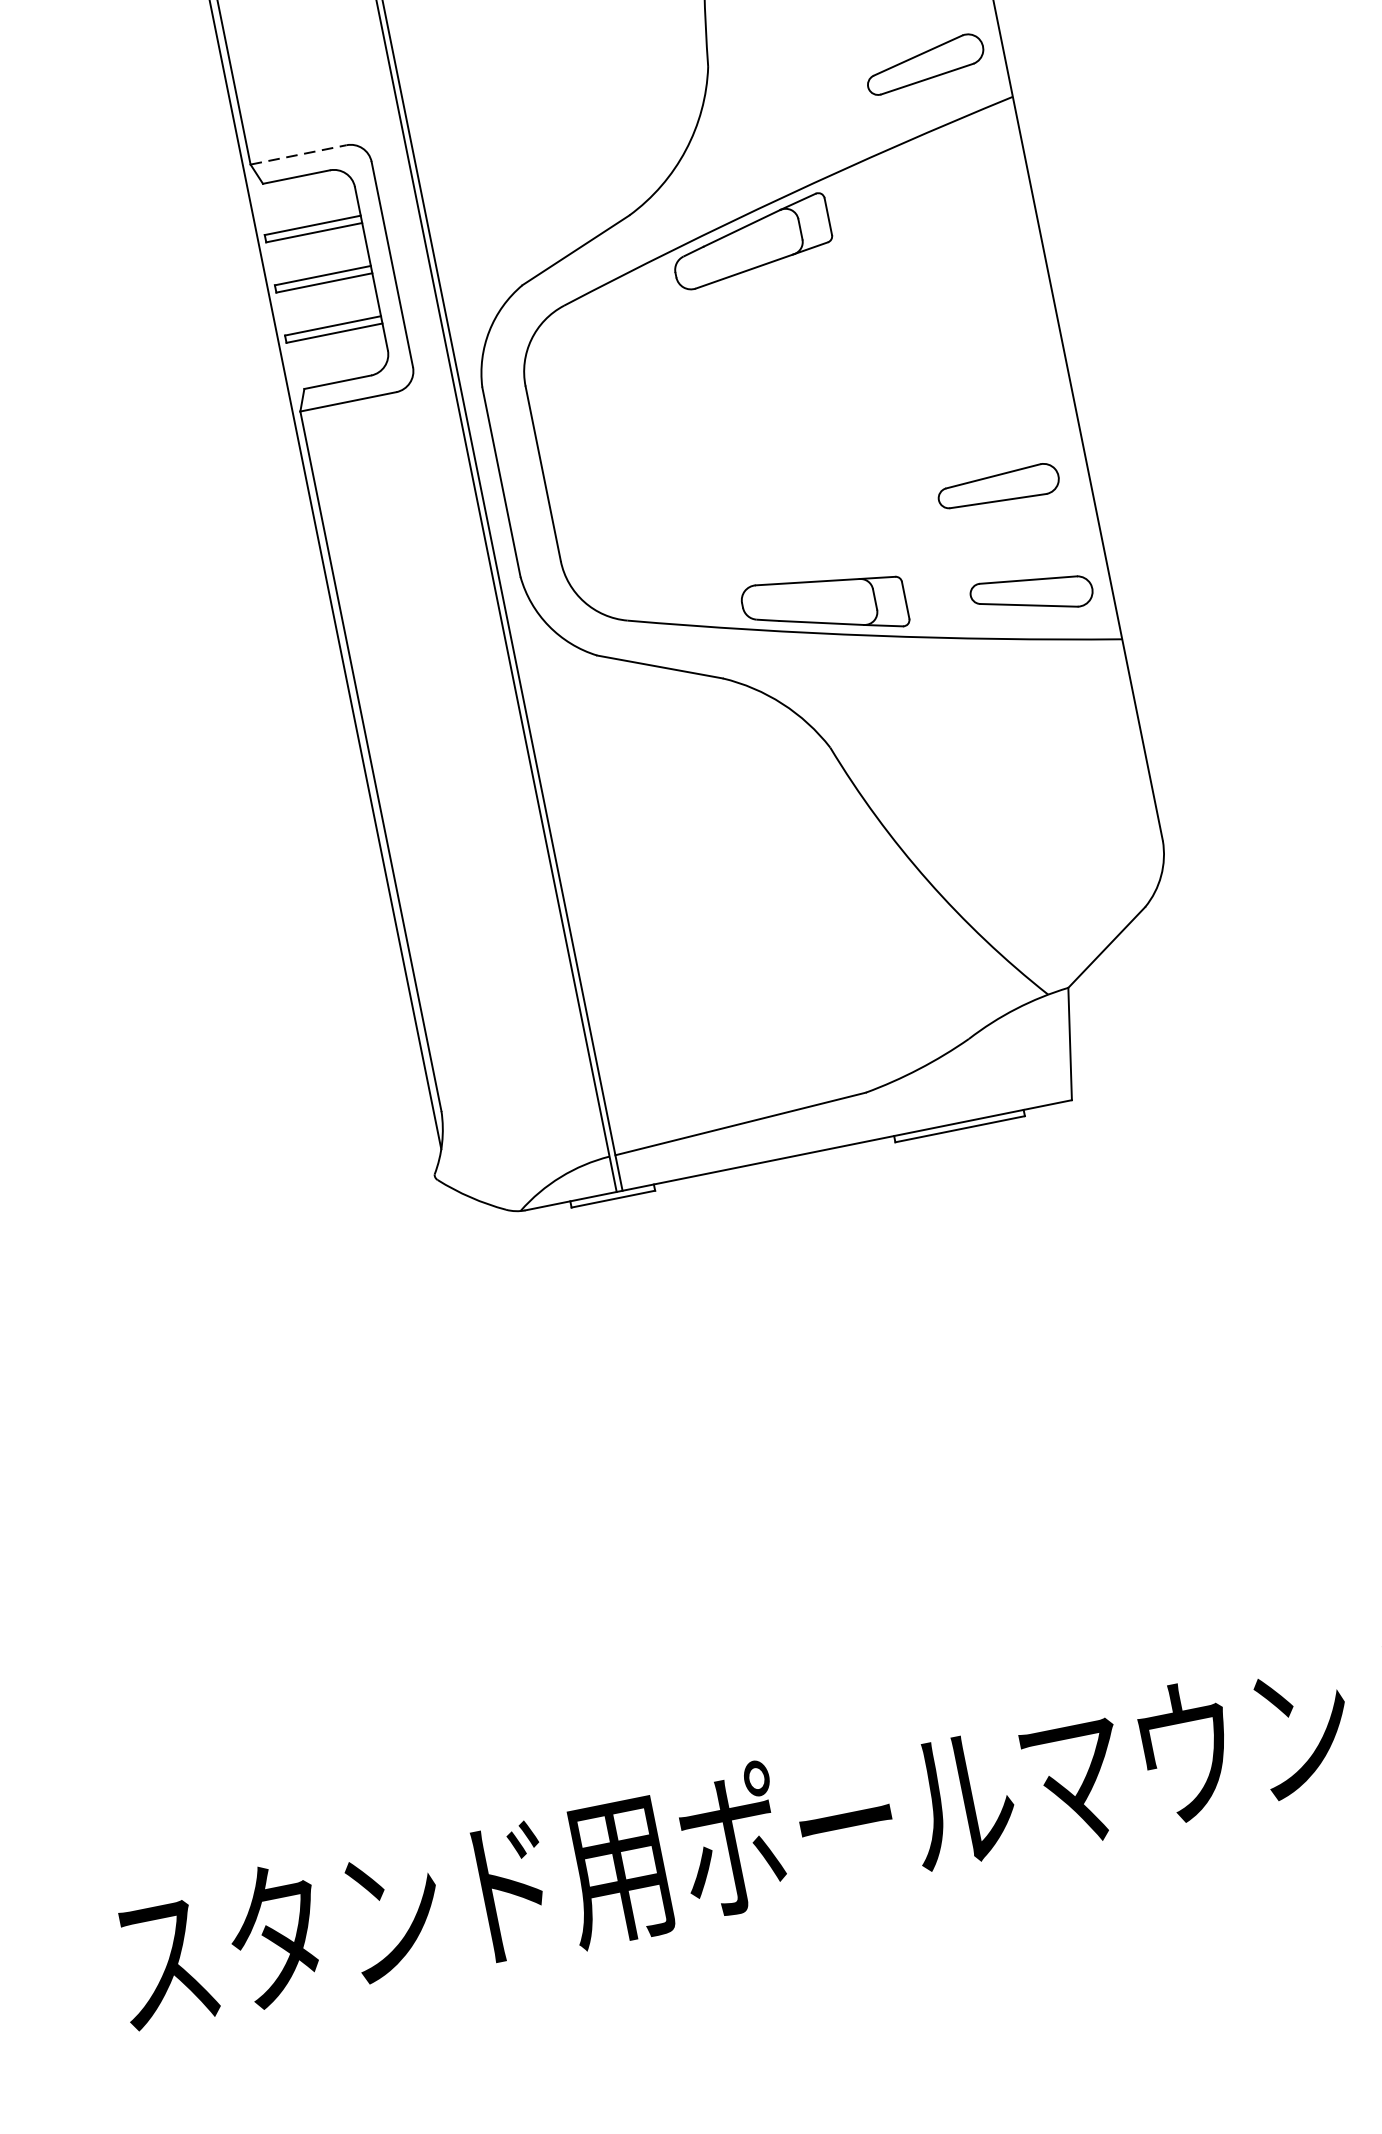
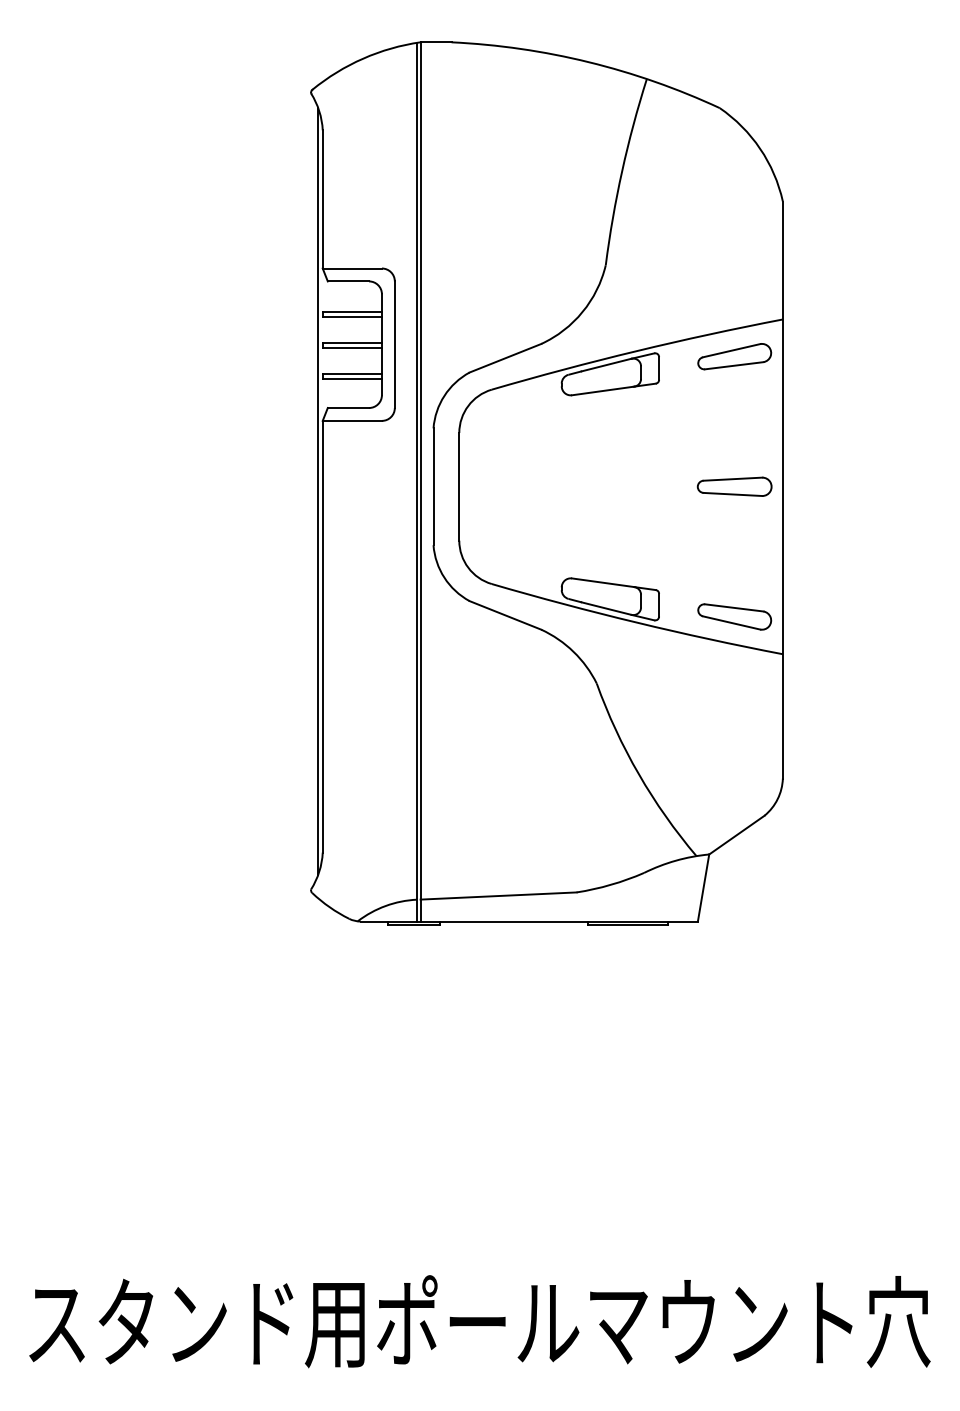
part: (924, 64) -> (734, 356), moved
line: (298, 154) -> (352, 268), dashed -> solid
part: (998, 487) -> (734, 486), moved

